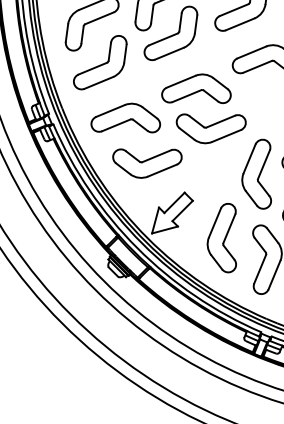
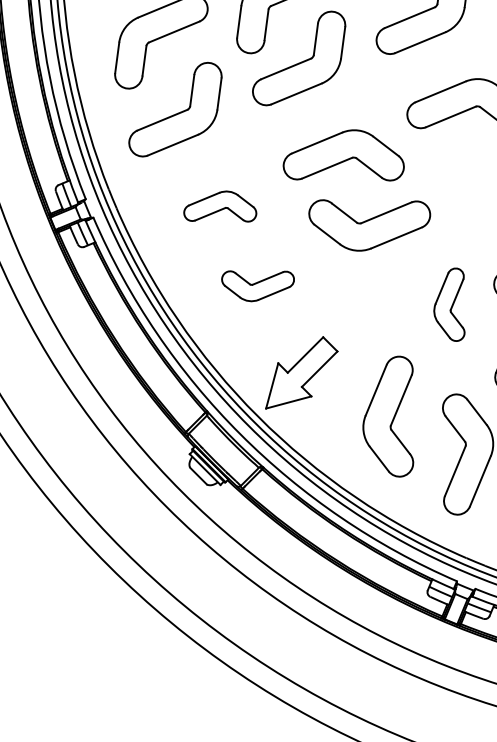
part: (125, 117) -> (219, 205), size x0.6
part: (147, 163) -> (258, 286), size x0.6
part: (256, 173) -> (448, 303), size x0.6

